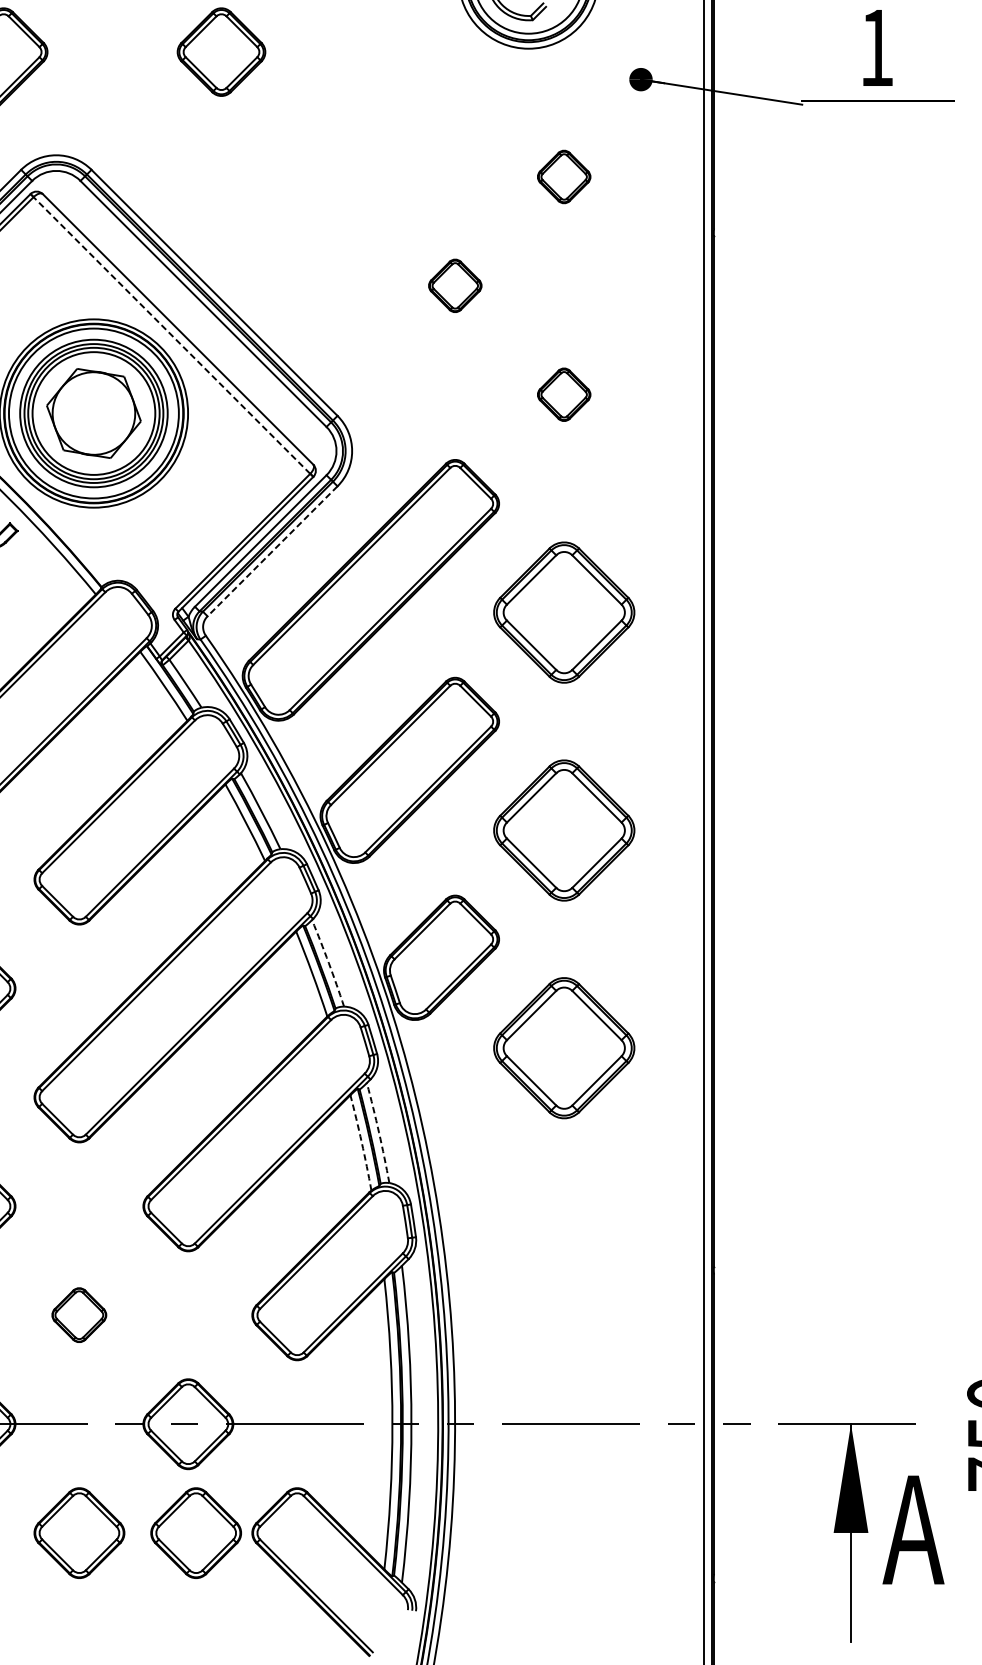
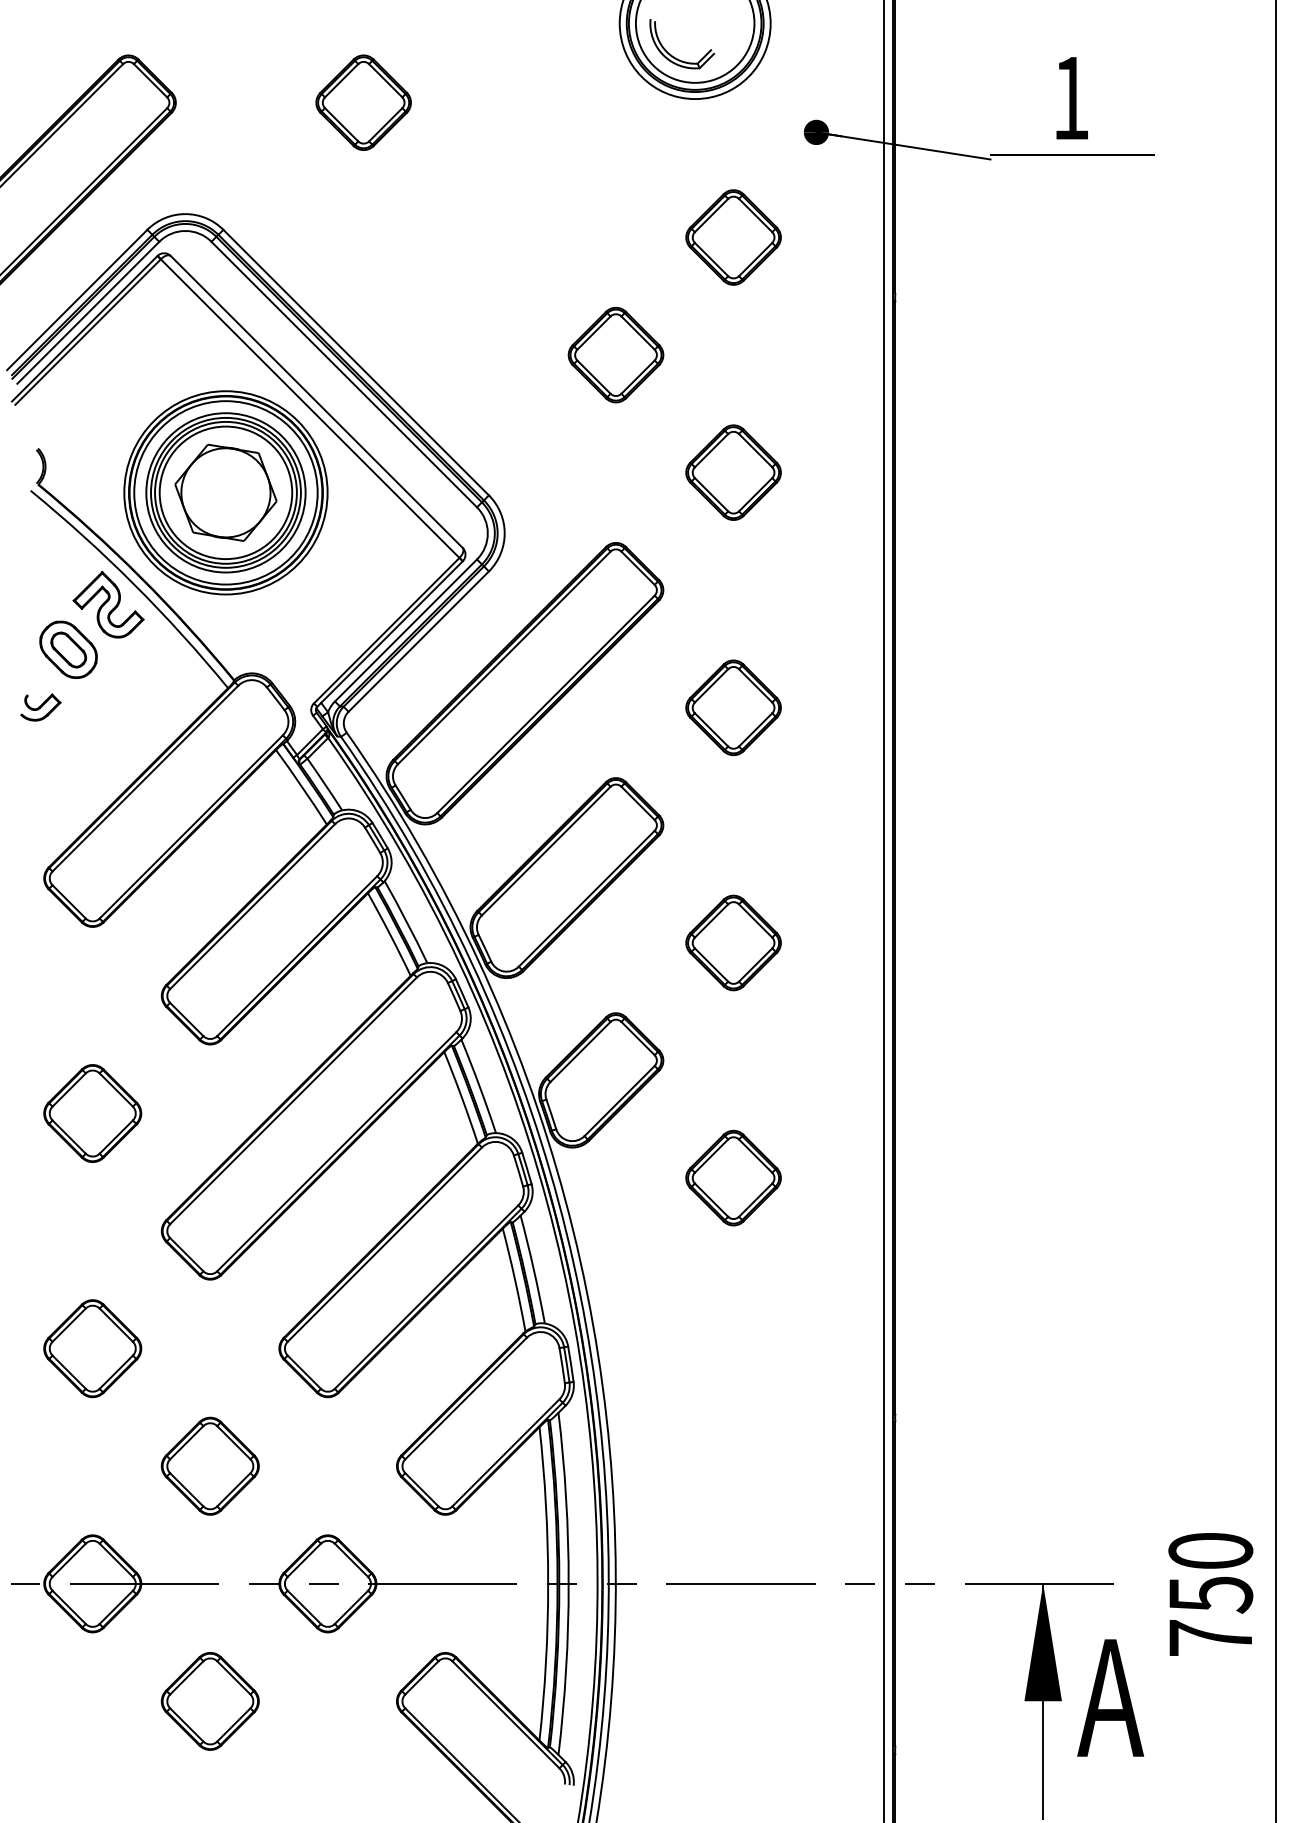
part: (564, 176) -> (733, 237), size x1.67
part: (454, 285) -> (615, 354), size x1.67
line: (171, 335) -> (309, 408), dashed -> solid
part: (564, 394) -> (733, 472), size x1.67
line: (272, 551) -> (418, 641), dashed -> solid
part: (564, 612) -> (733, 707), size x0.62
part: (564, 830) -> (733, 942), size x0.62
arc: (328, 963) -> (479, 1086), dashed -> solid
part: (564, 1048) -> (733, 1178), size x0.62
arc: (378, 1133) -> (533, 1269), dashed -> solid
arc: (362, 1142) -> (515, 1279), dashed -> solid
part: (78, 1314) -> (209, 1465), size x1.67
part: (195, 1533) -> (335, 1701), removed

